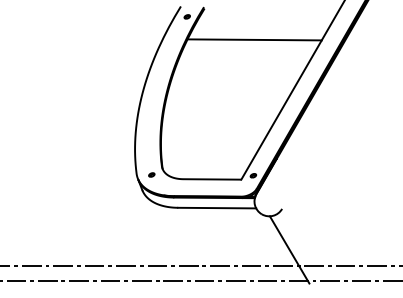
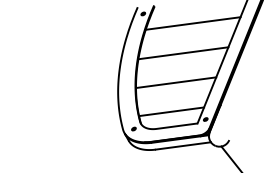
line: (234, 78) -> (182, 52), added
line: (219, 118) -> (176, 82), added
line: (207, 157) -> (171, 111), added

